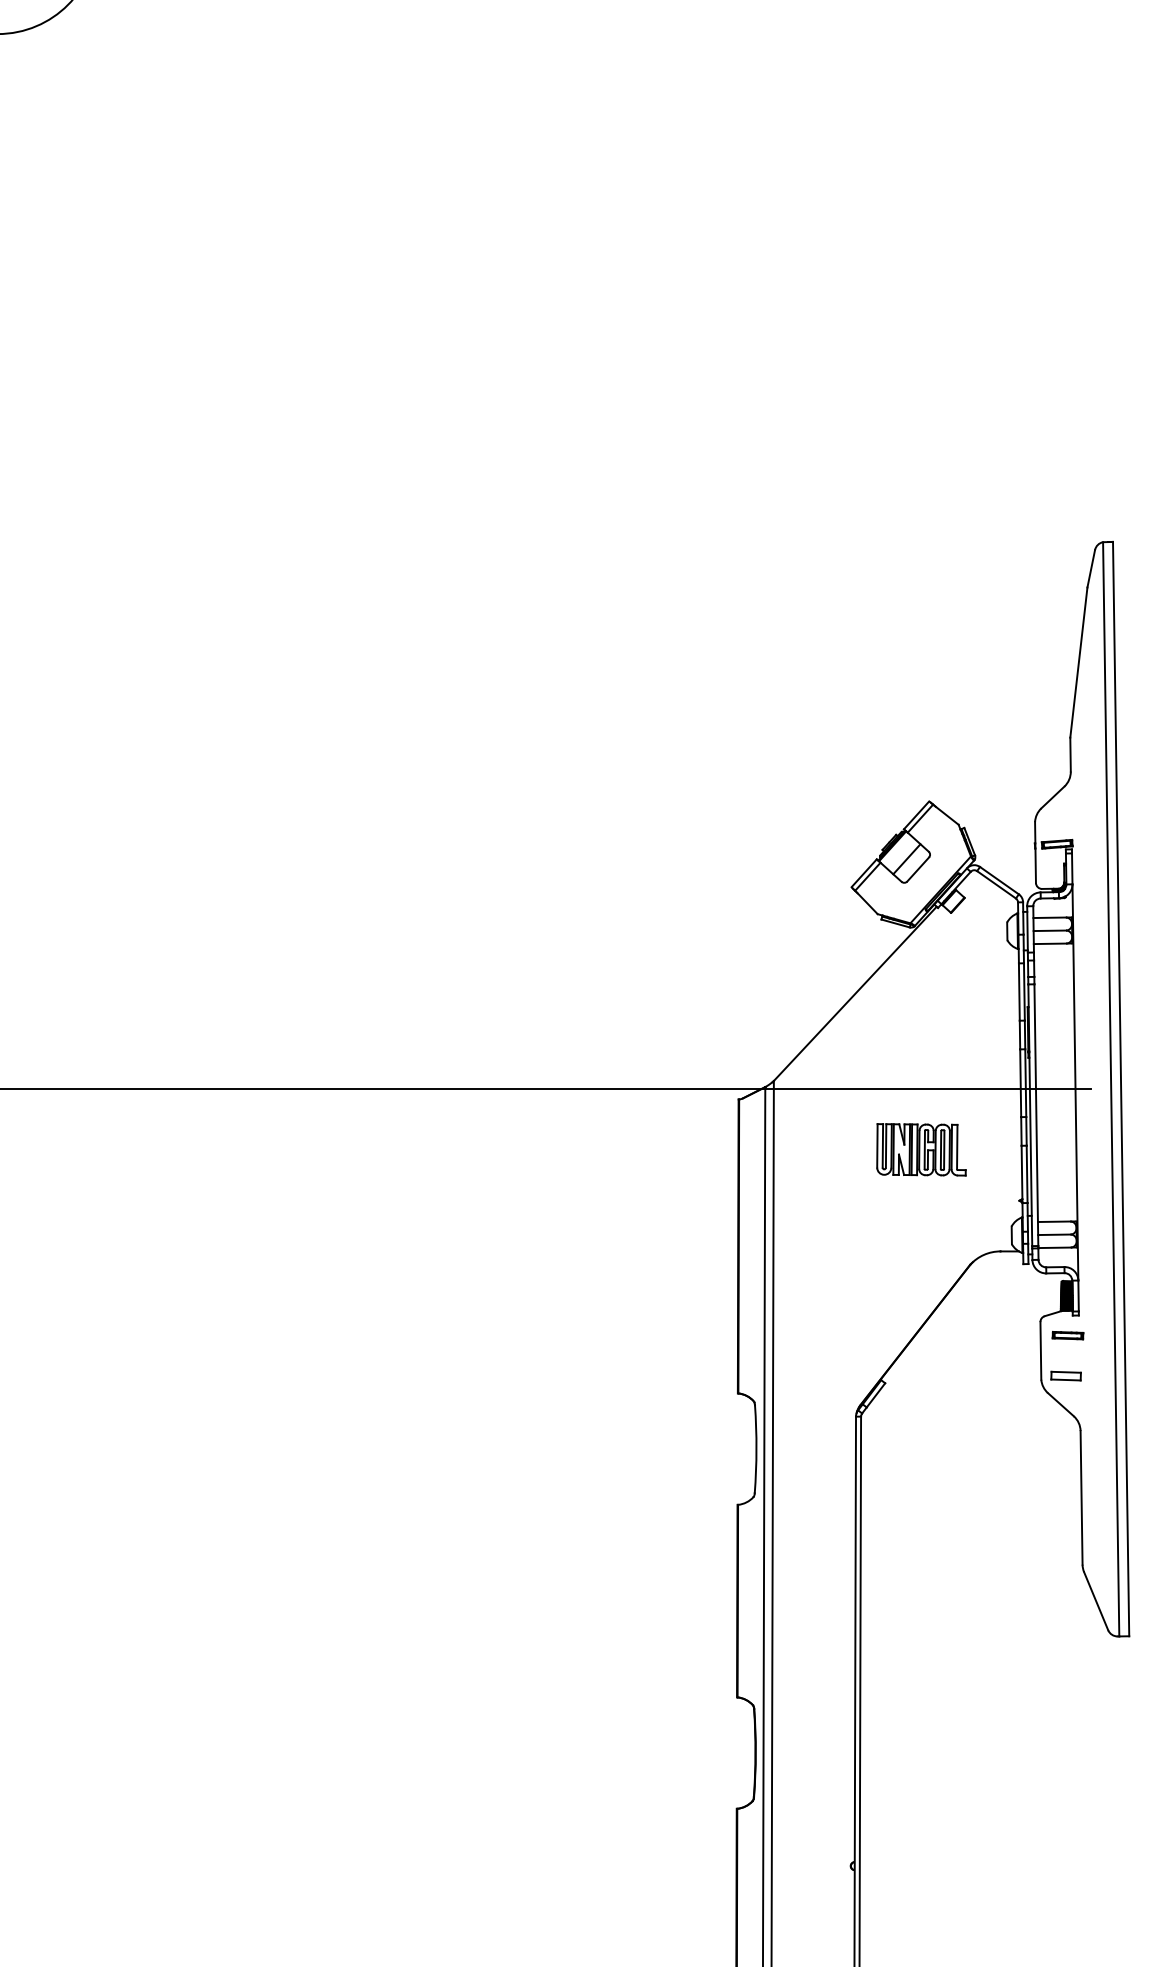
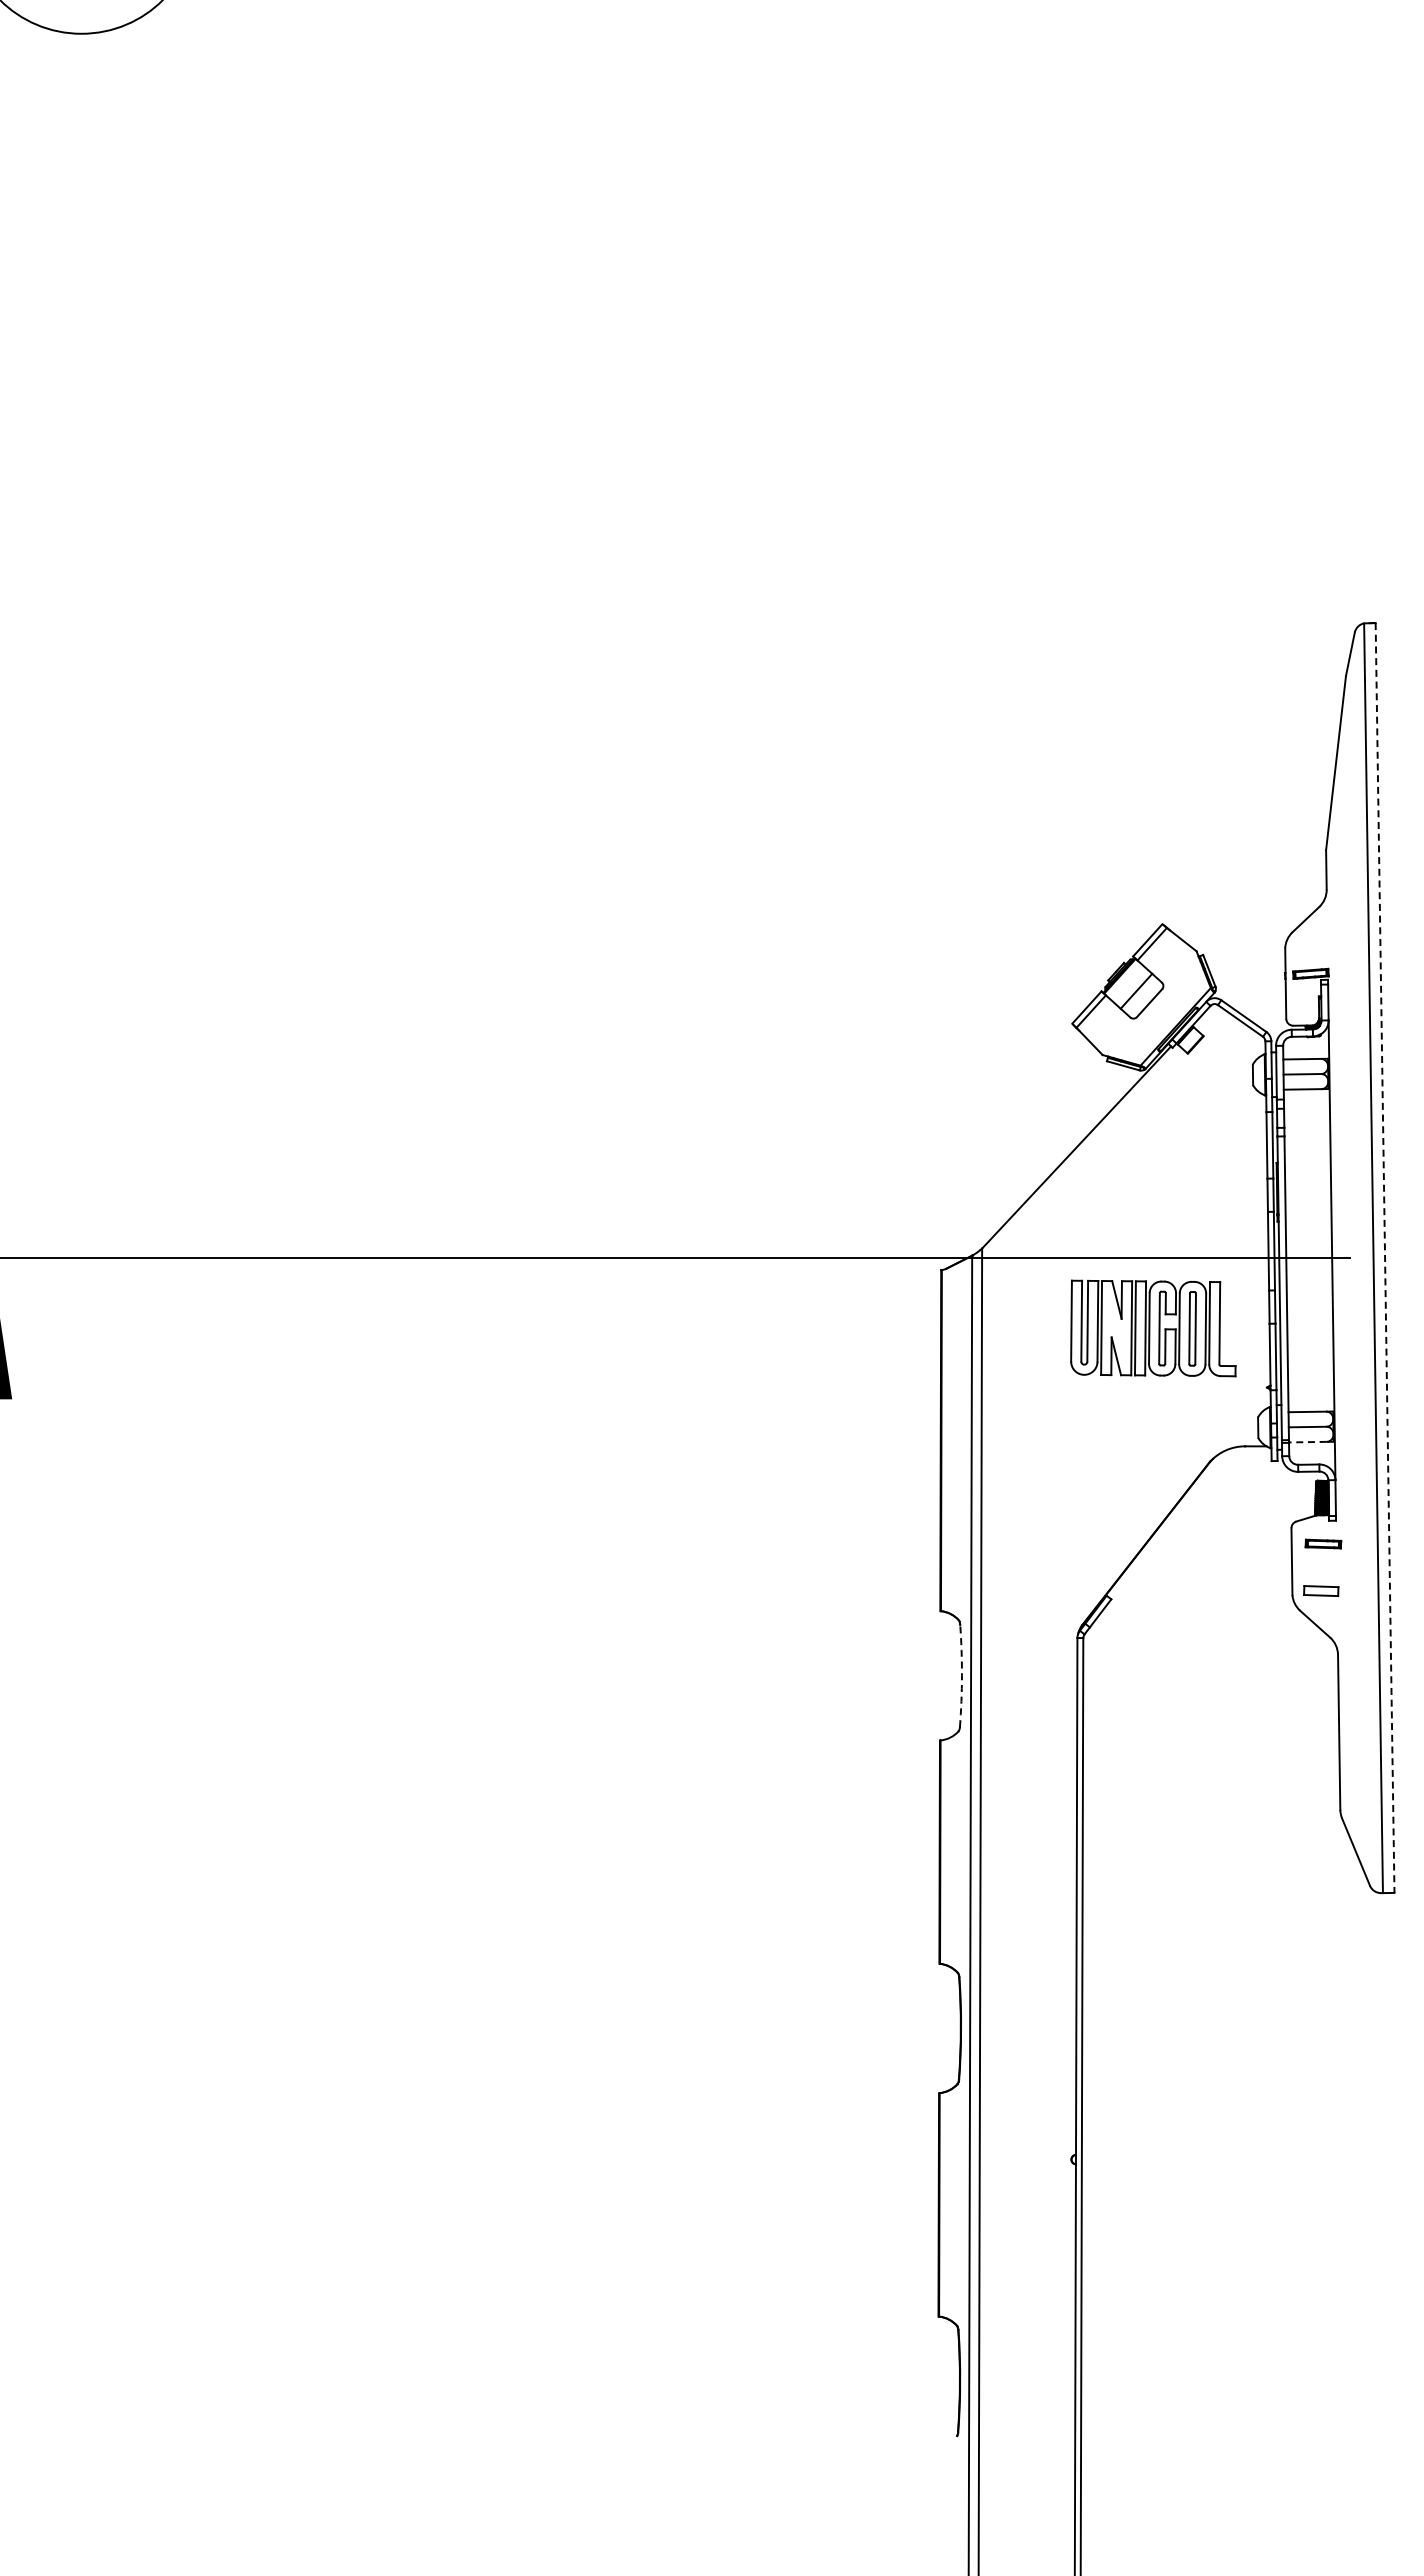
line: (1121, 1088) -> (1385, 1257), solid -> dashed
part: (921, 1149) -> (1153, 1328), size x1.6
line: (1054, 1248) -> (1307, 1442), solid -> dashed
arc: (756, 1448) -> (961, 1675), solid -> dashed

